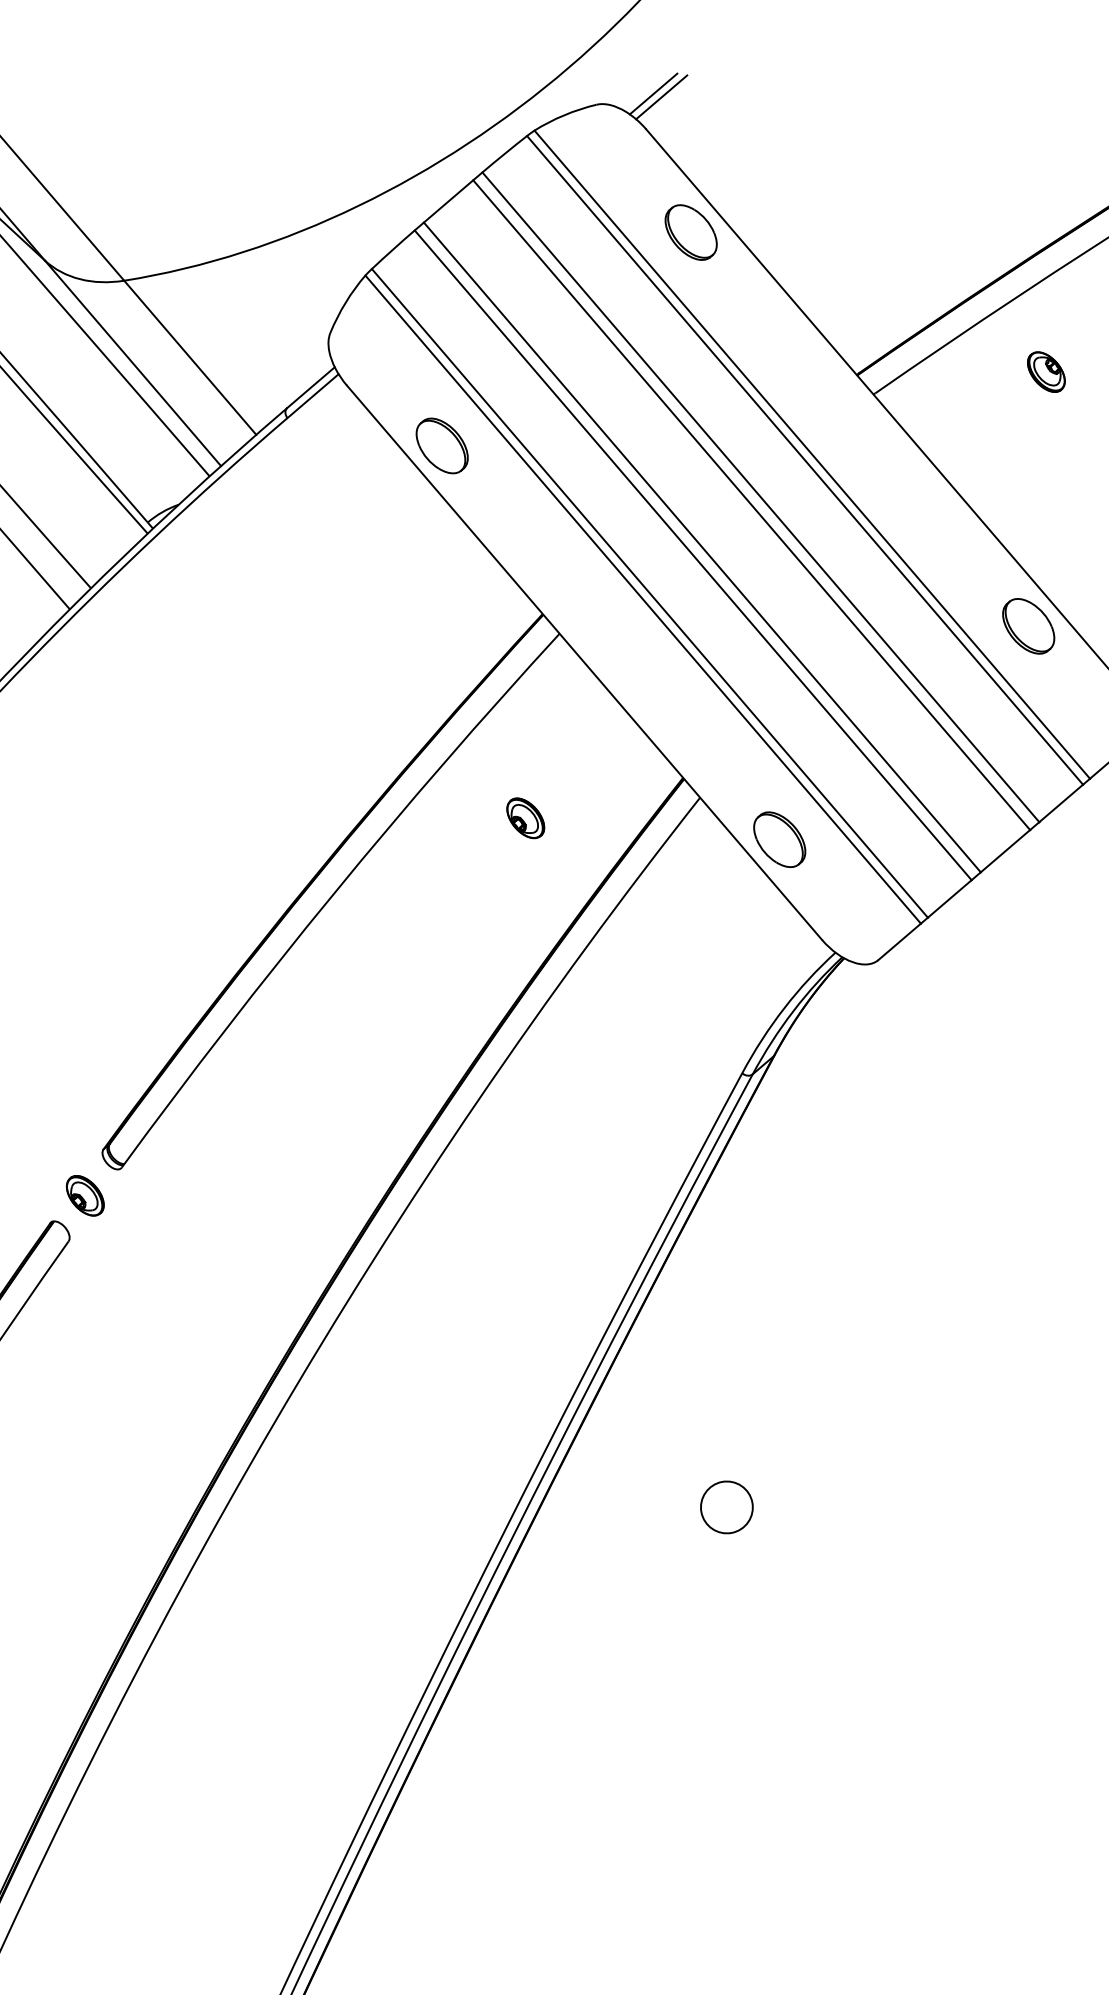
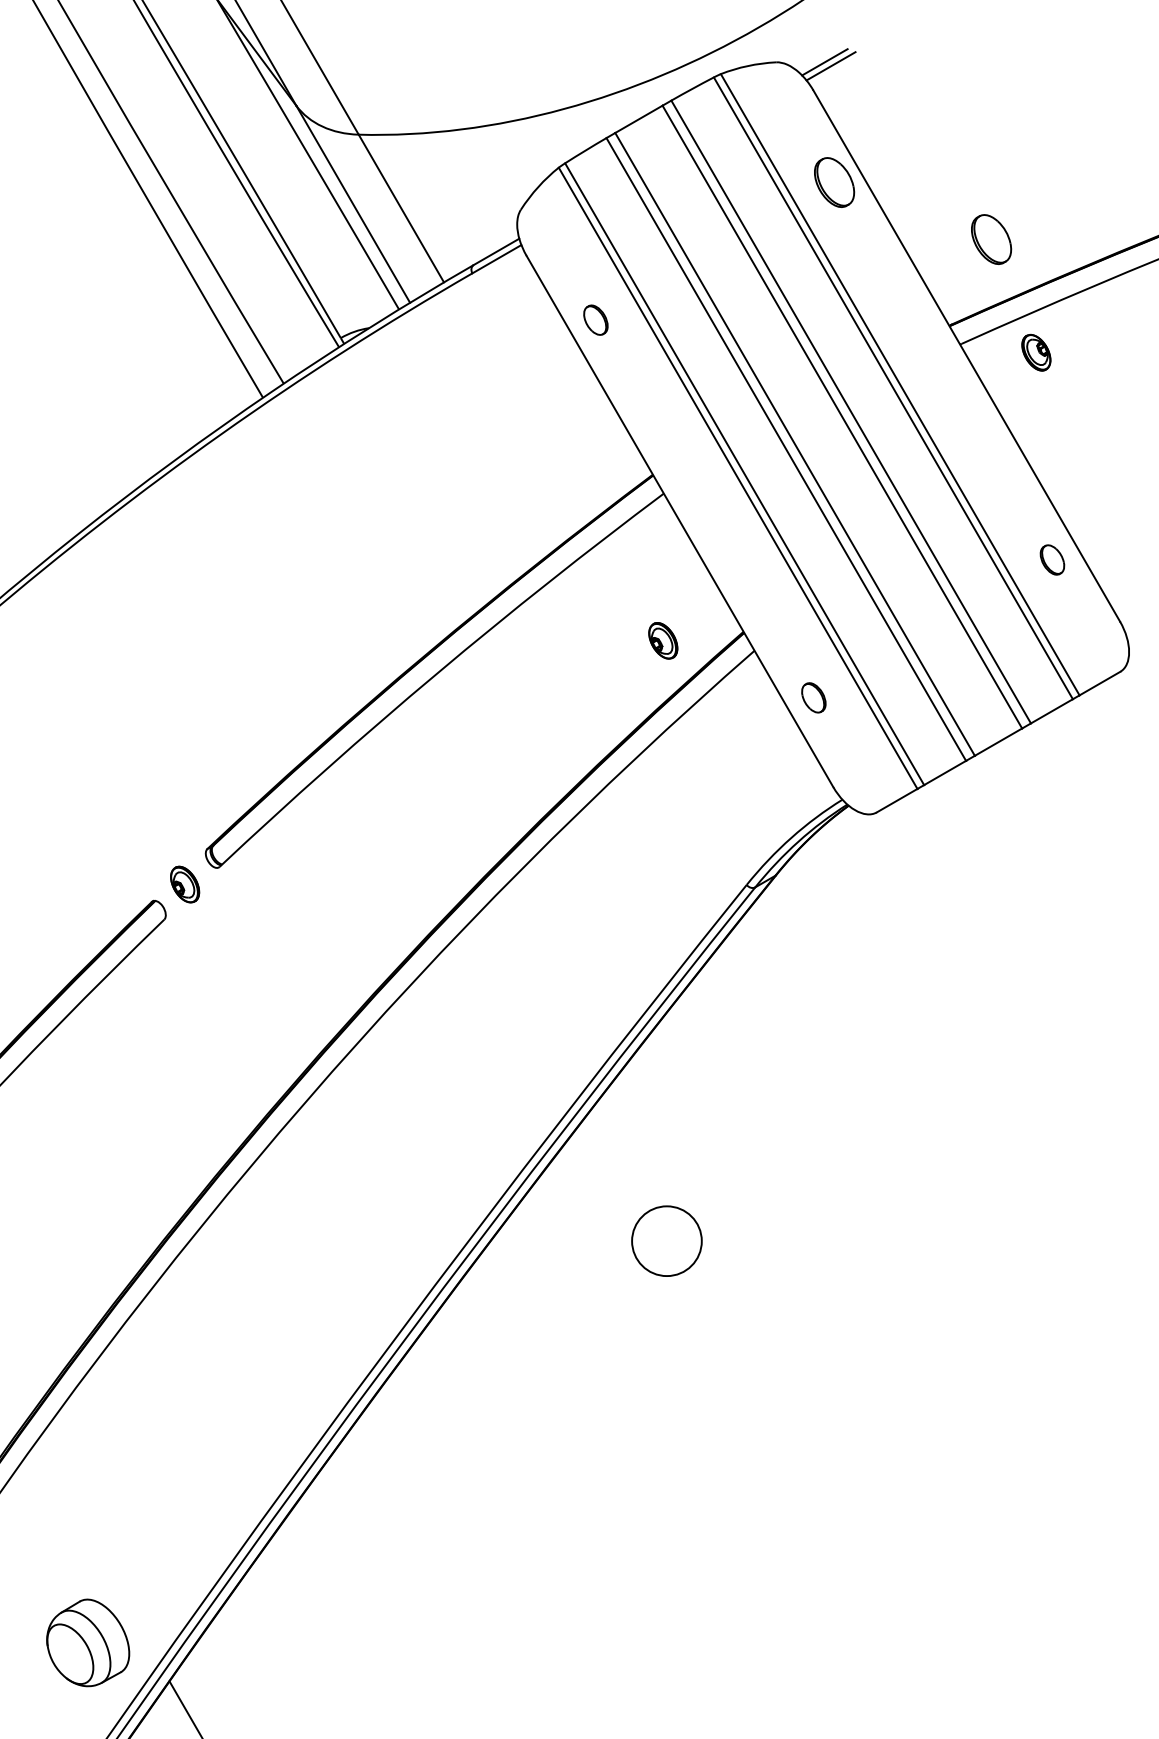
part: (887, 264) -> (991, 239), added
part: (1046, 371) -> (1036, 352), moved
part: (441, 445) -> (595, 319), size x0.6
part: (1028, 625) -> (1052, 559), size x0.6
part: (525, 817) -> (663, 640), moved
part: (779, 839) -> (813, 697), size x0.6
circle: (726, 1507) -> (666, 1241), size x1.6

